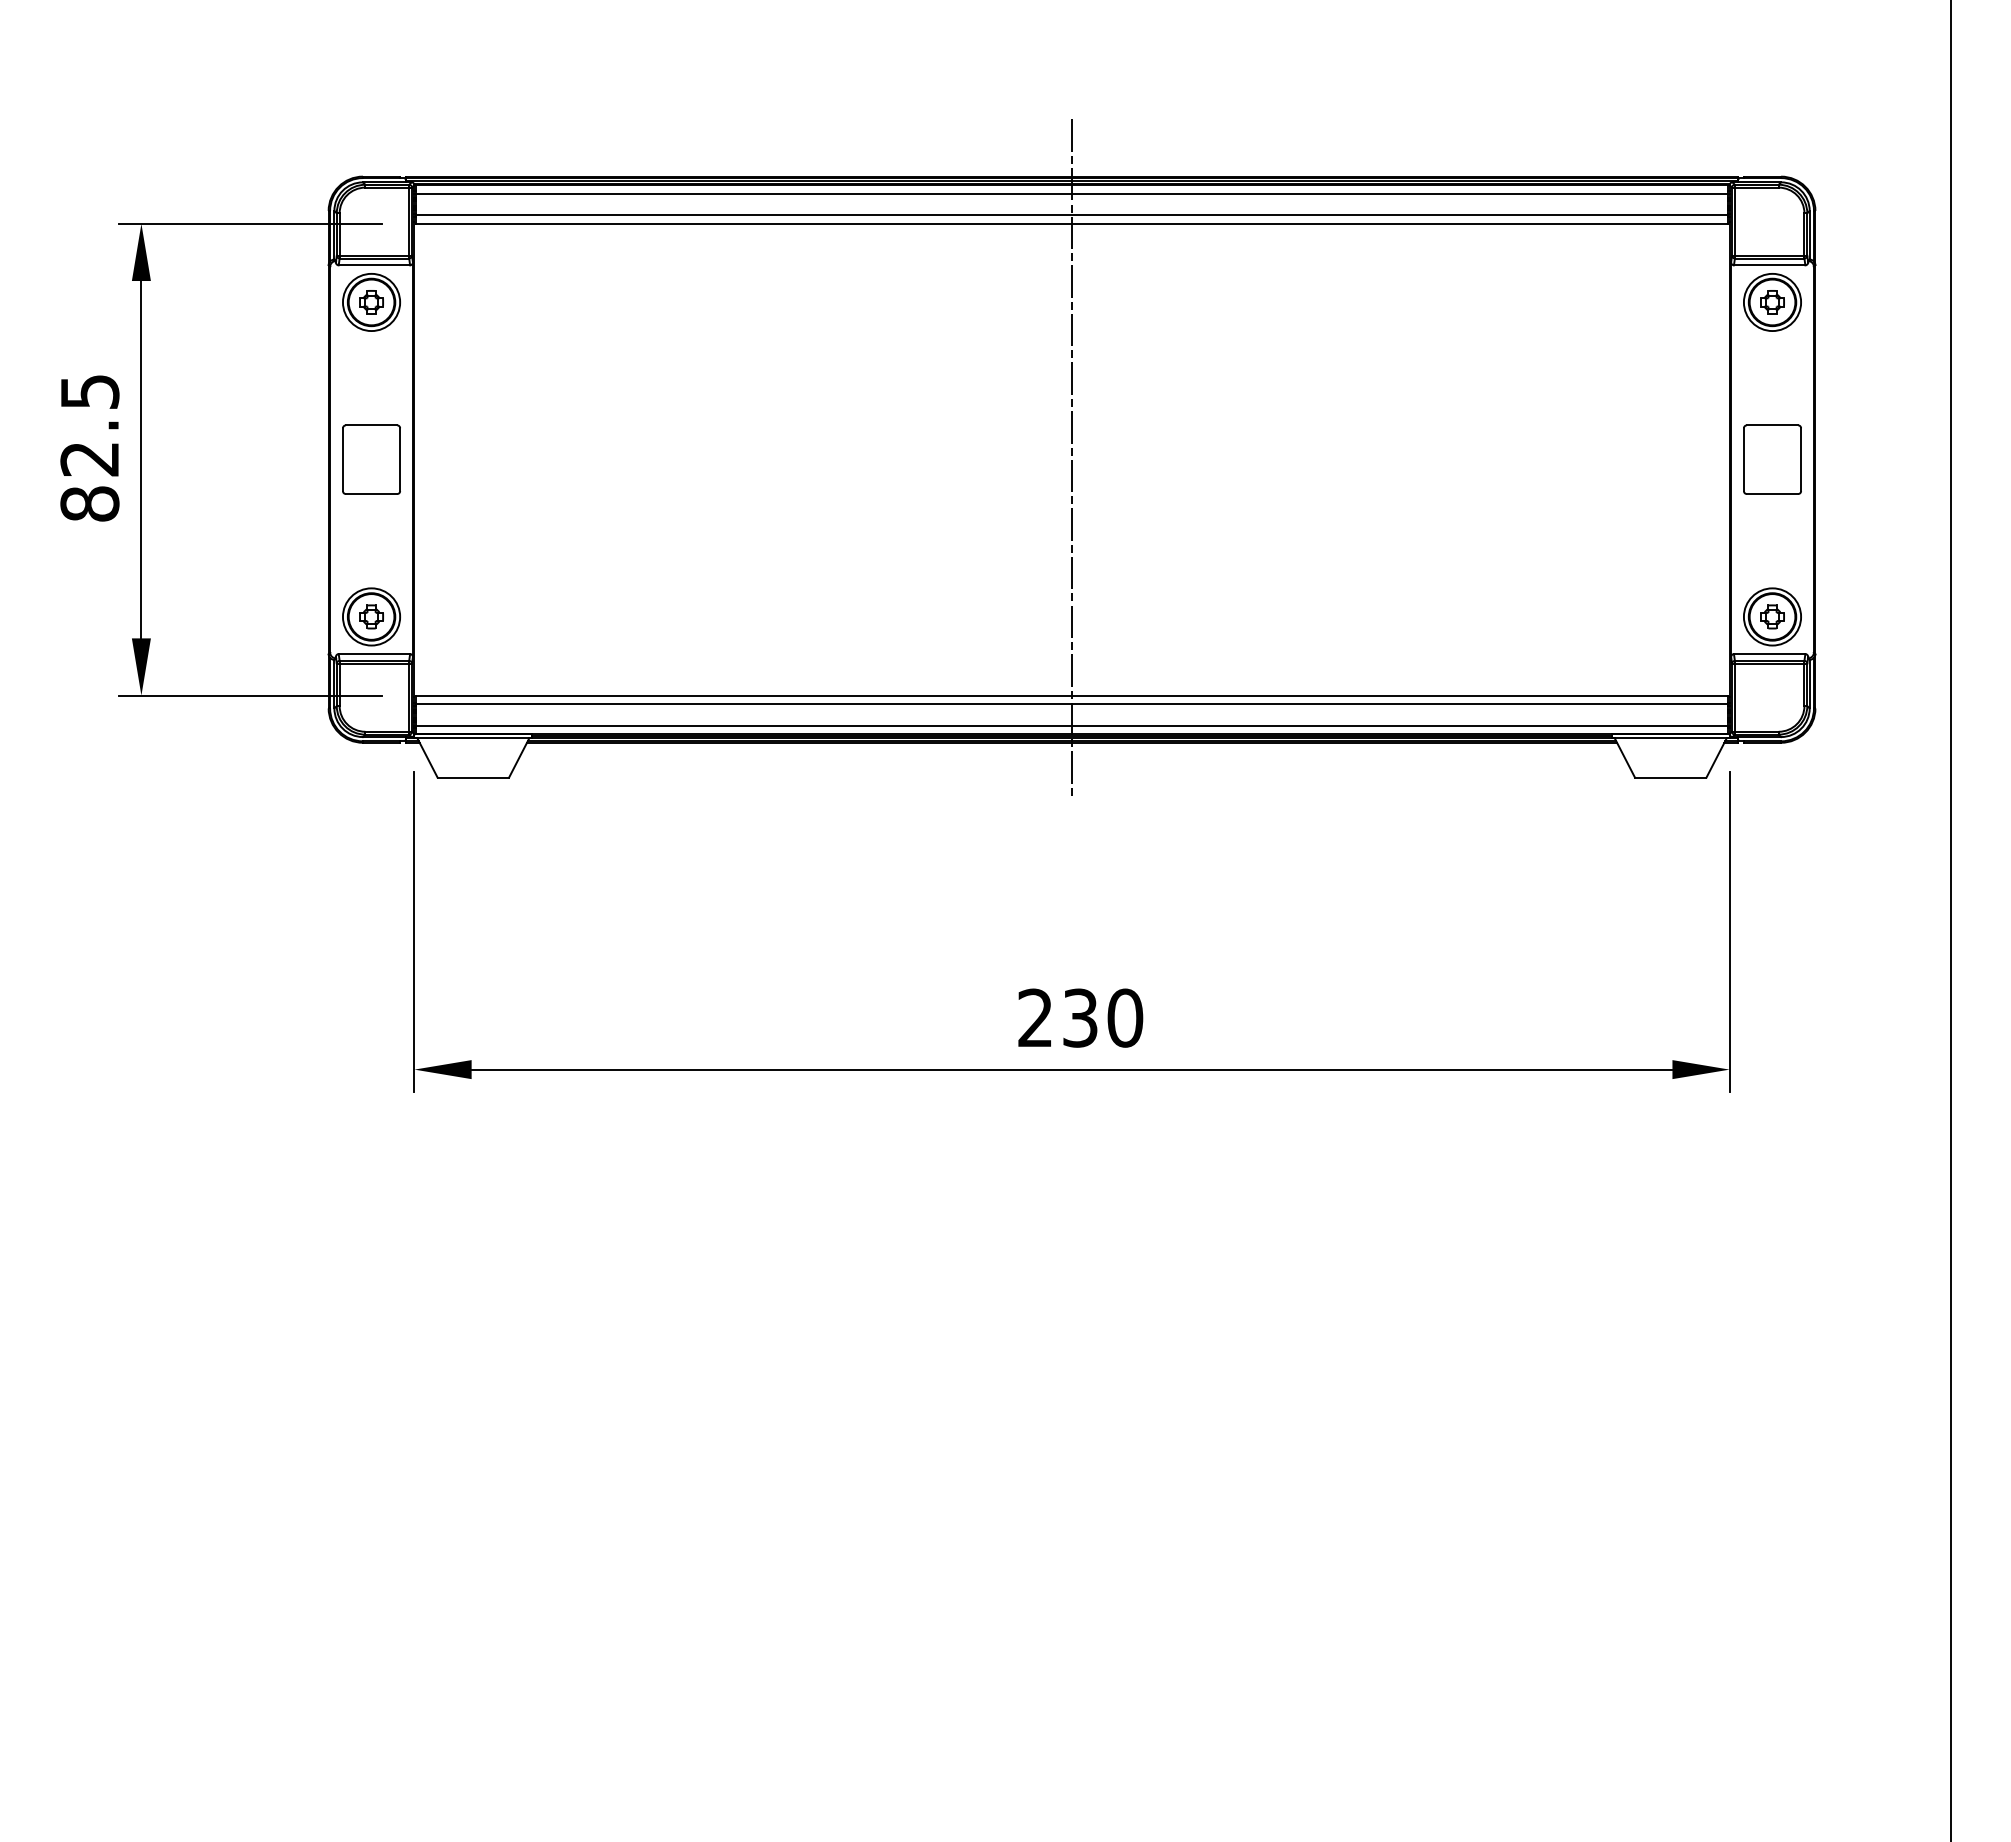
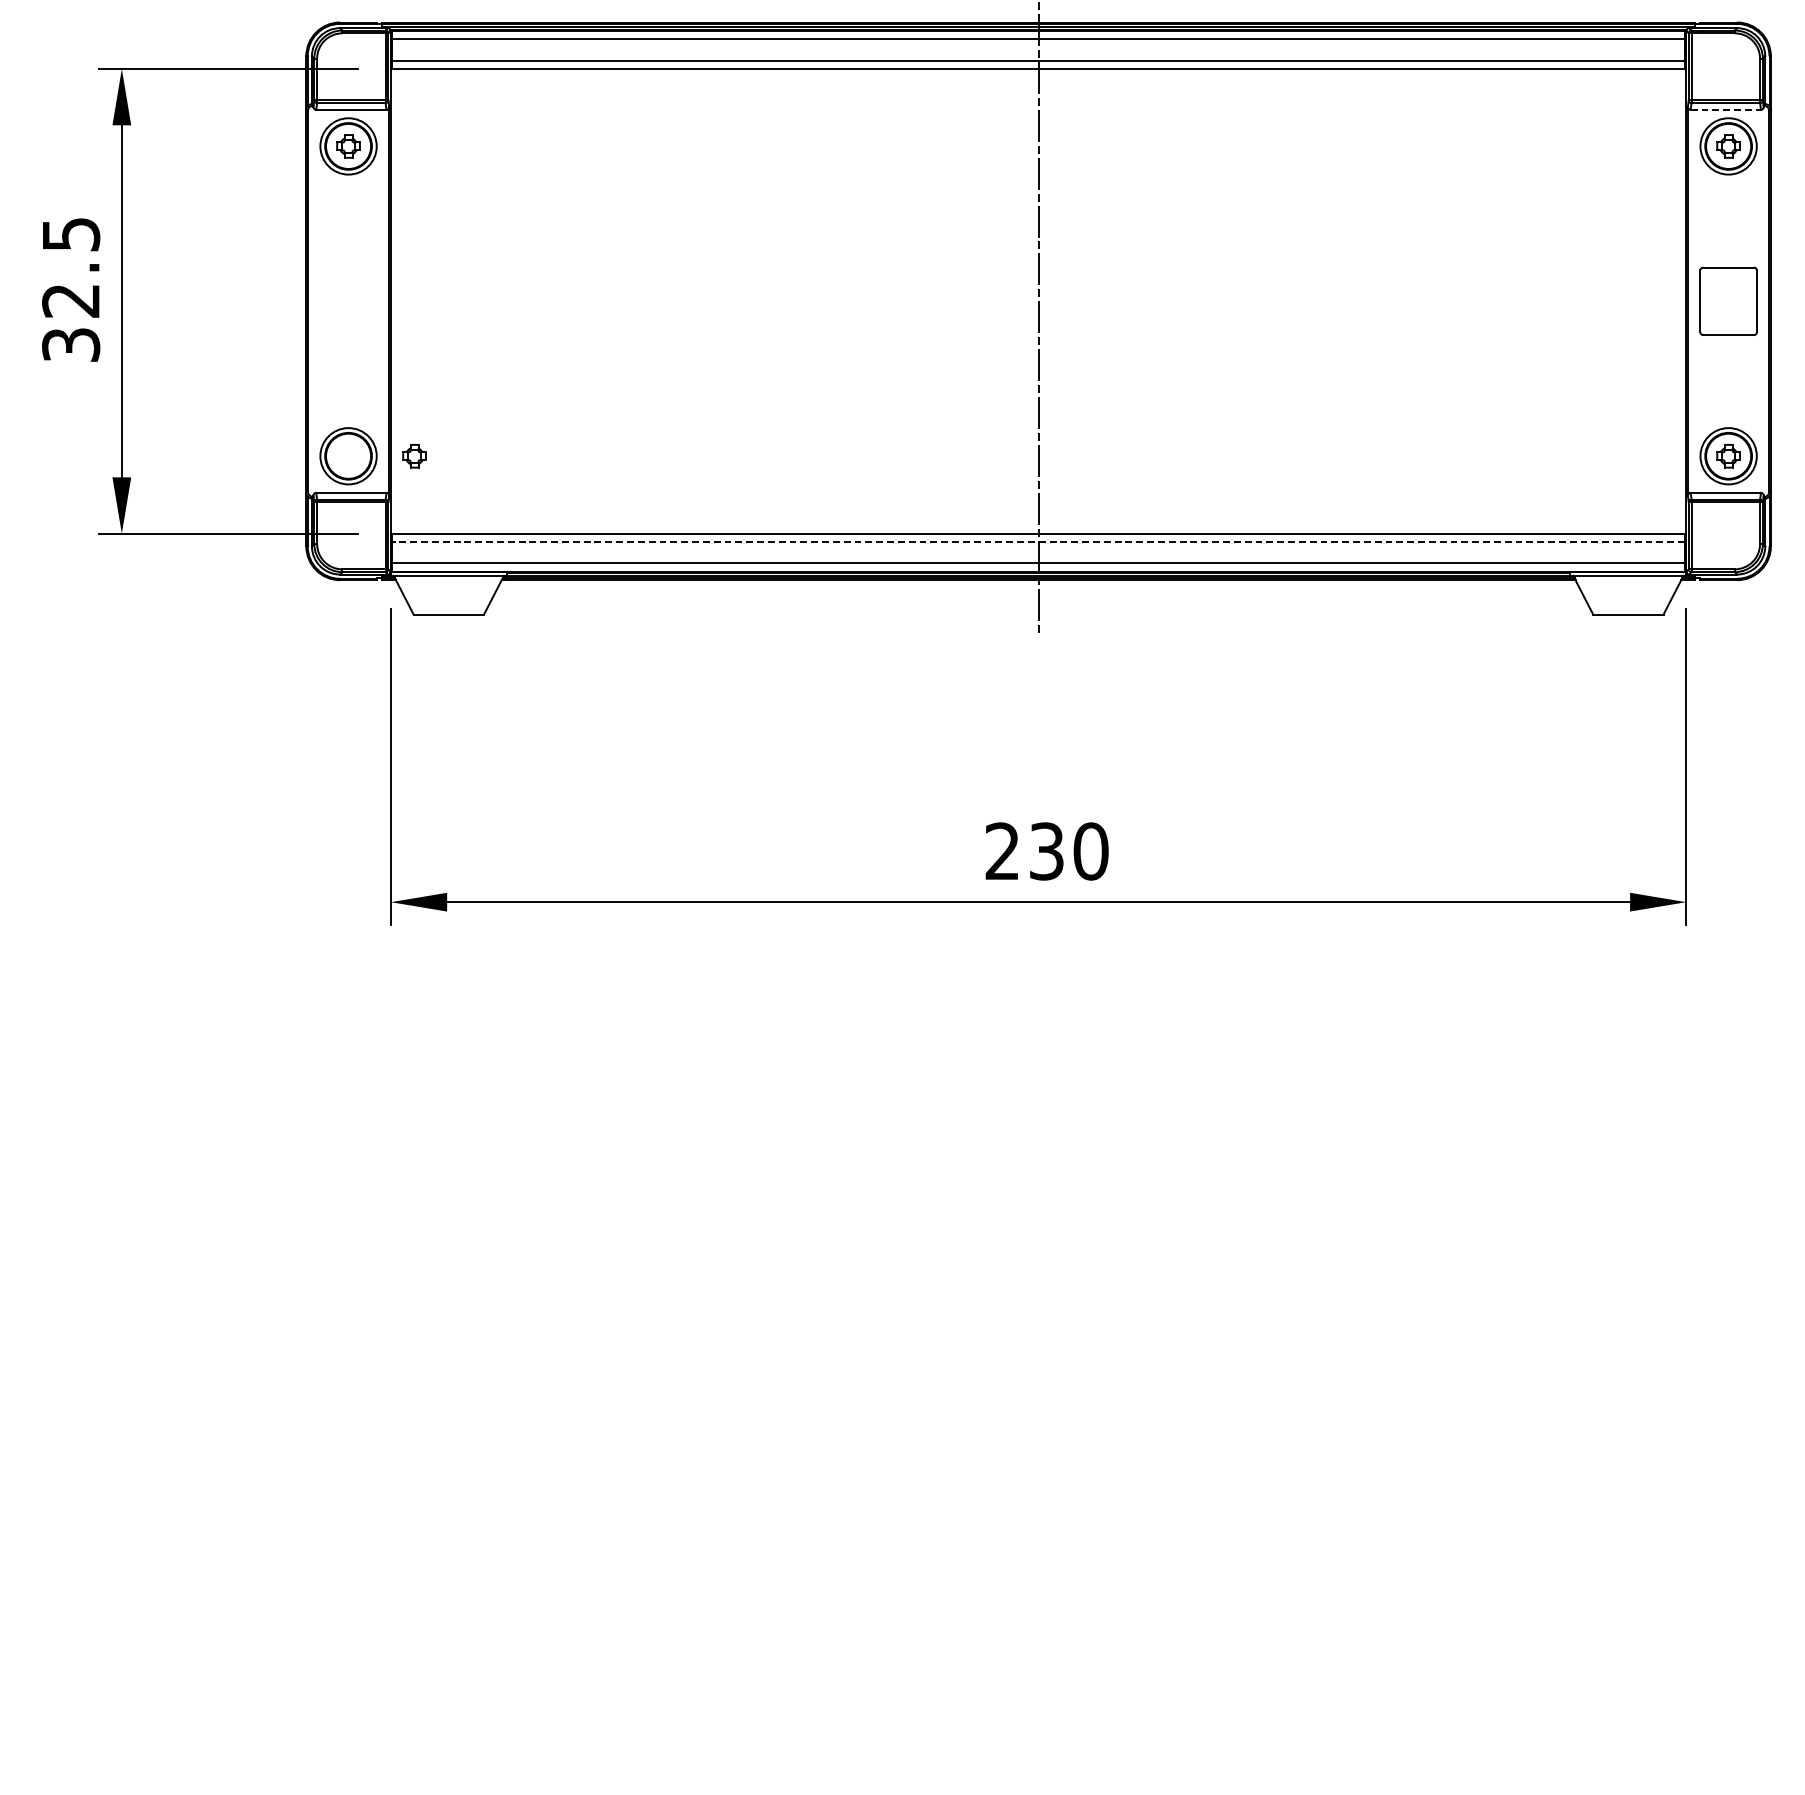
line: (1769, 265) -> (1725, 110), solid -> dashed
part: (371, 459) -> (348, 301), removed
text: (89, 503) -> (70, 344), 82.5 -> 32.5
part: (371, 616) -> (414, 455), moved
line: (1071, 704) -> (1038, 542), solid -> dashed

